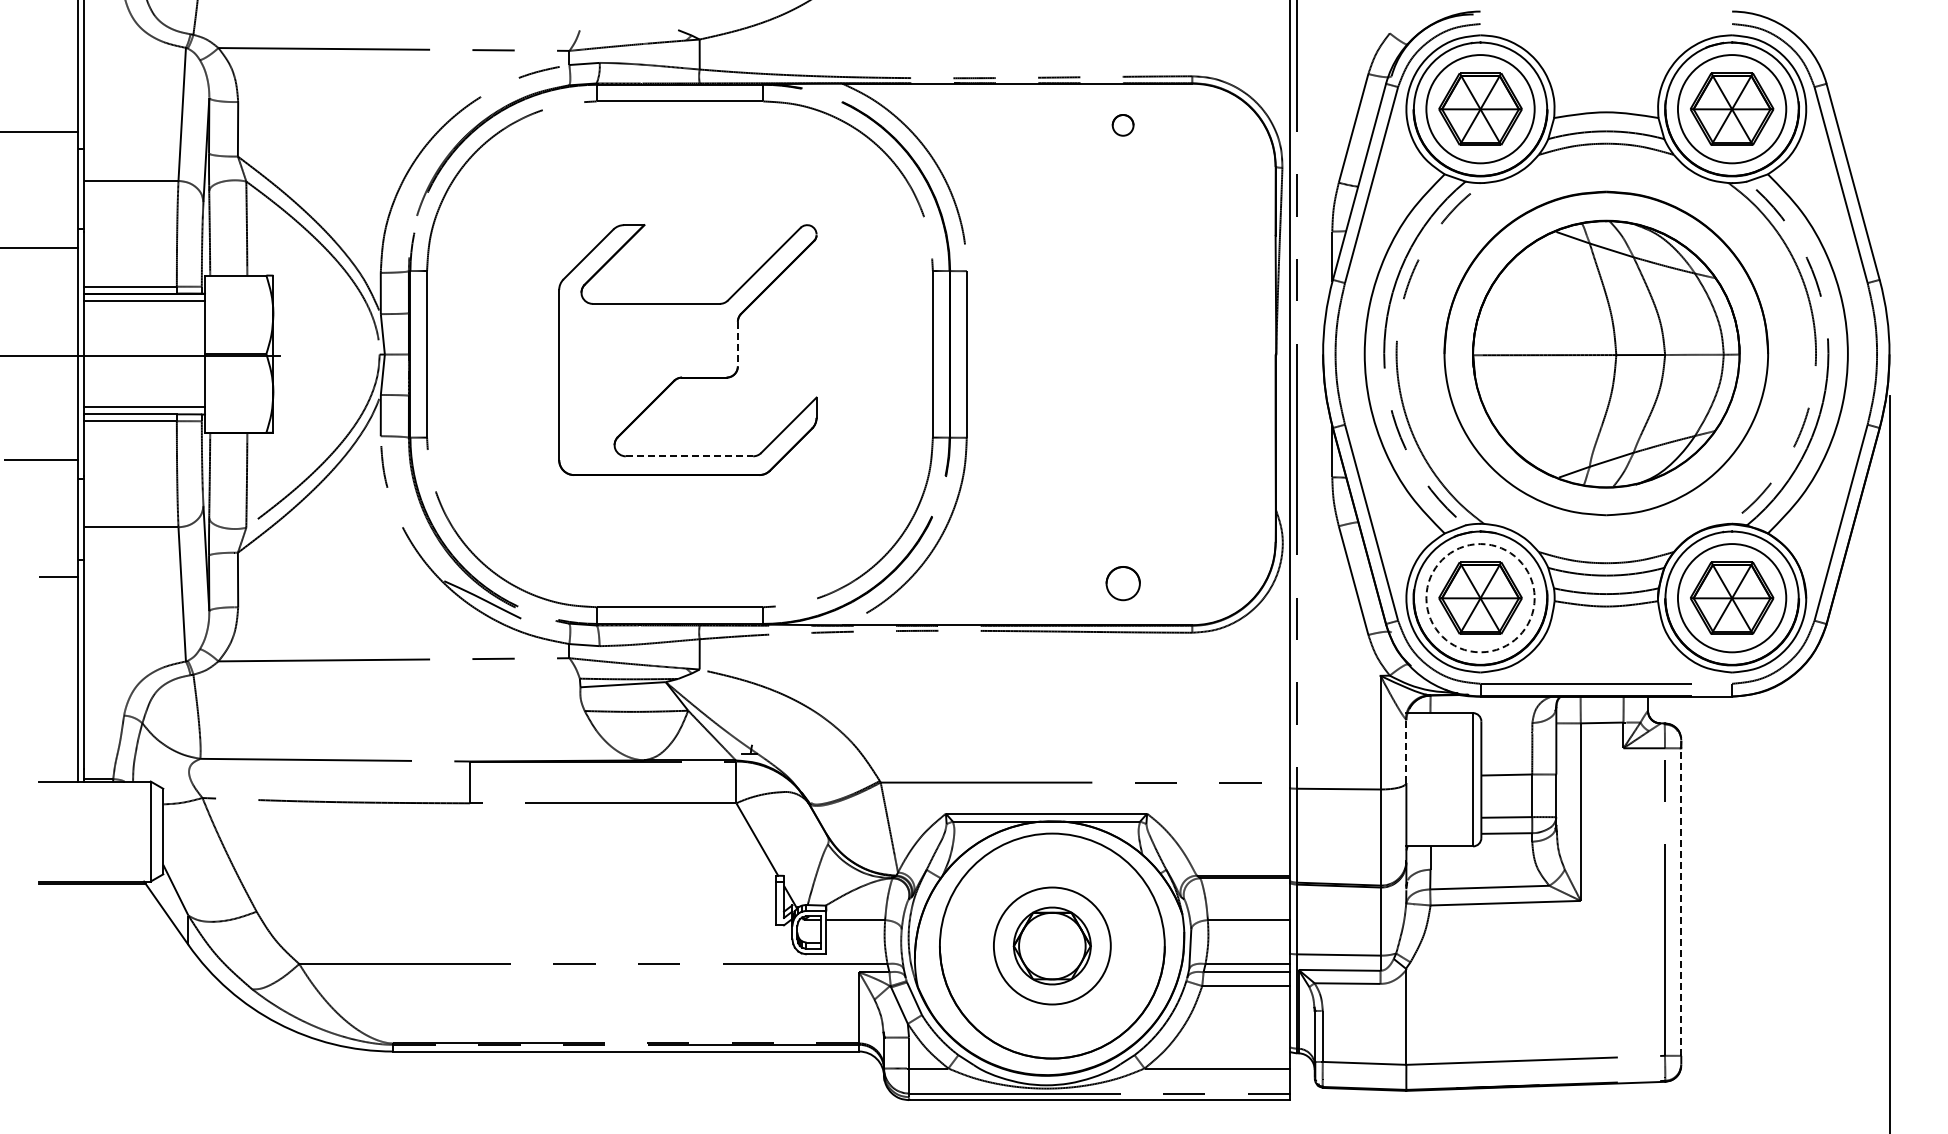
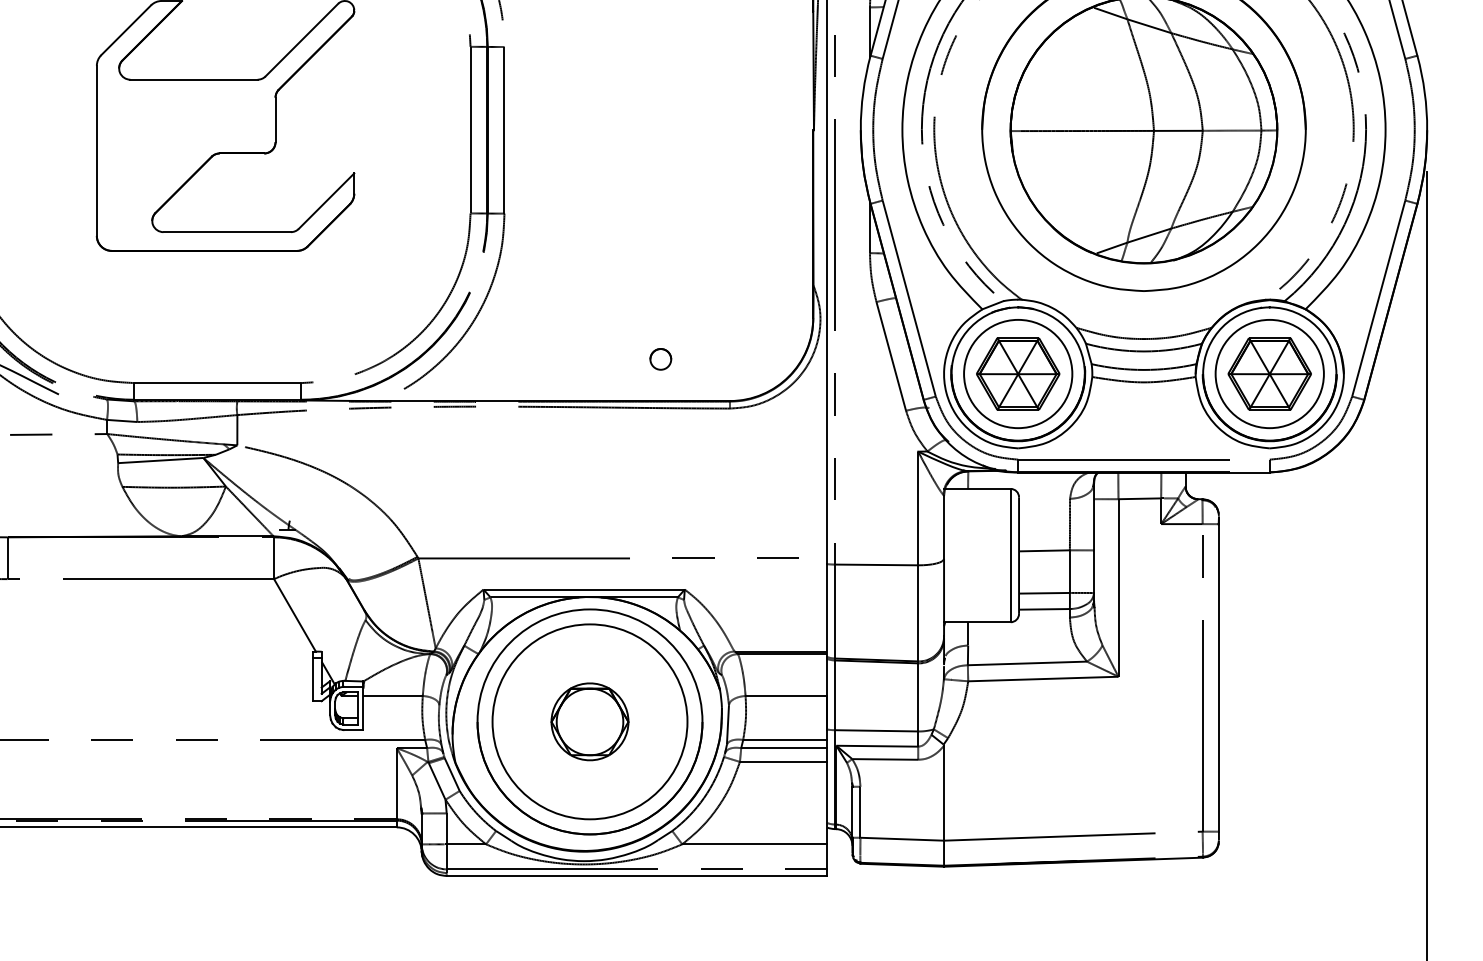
line: (737, 344) -> (275, 120), dashed -> solid
line: (689, 456) -> (227, 232), dashed -> solid
part: (1122, 583) -> (660, 359), size x0.62
circle: (1480, 598) -> (1018, 374), dashed -> solid
line: (1406, 751) -> (944, 527), dashed -> solid
line: (1681, 902) -> (1219, 678), dashed -> solid
circle: (1051, 945) -> (589, 721), size x1.67

